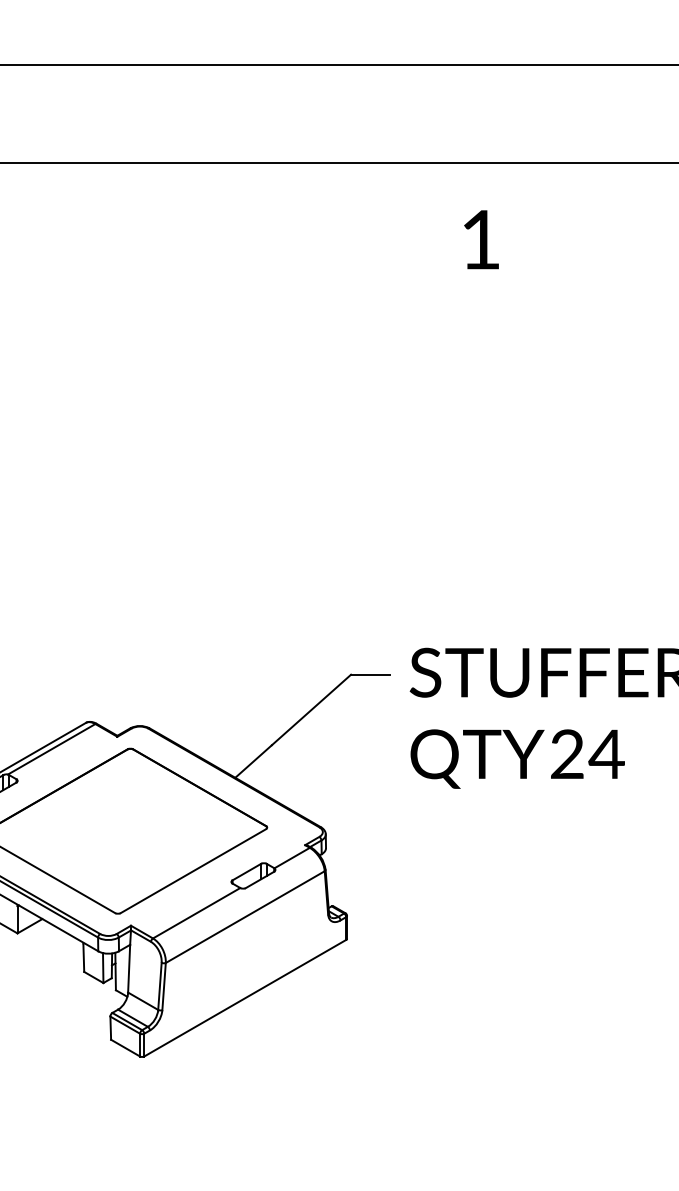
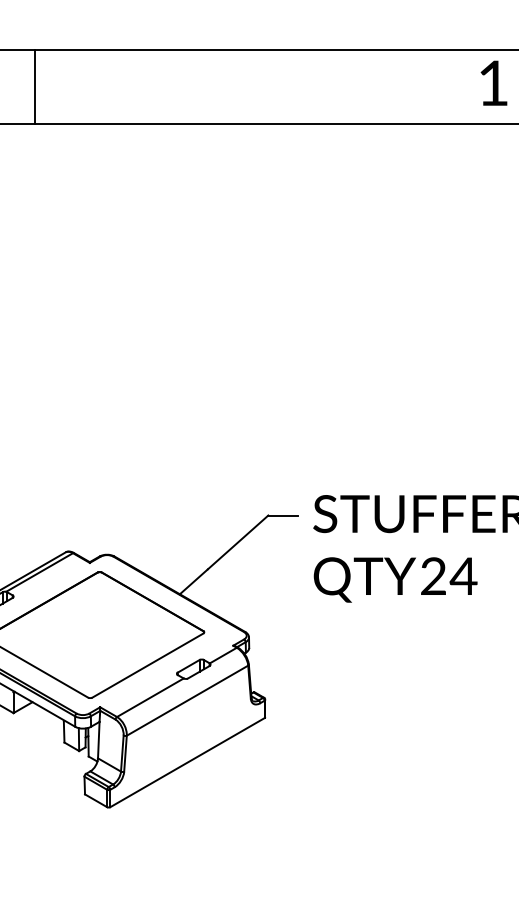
line: (44, 113) -> (34, 86), added
text: (480, 238) -> (493, 82), moved

